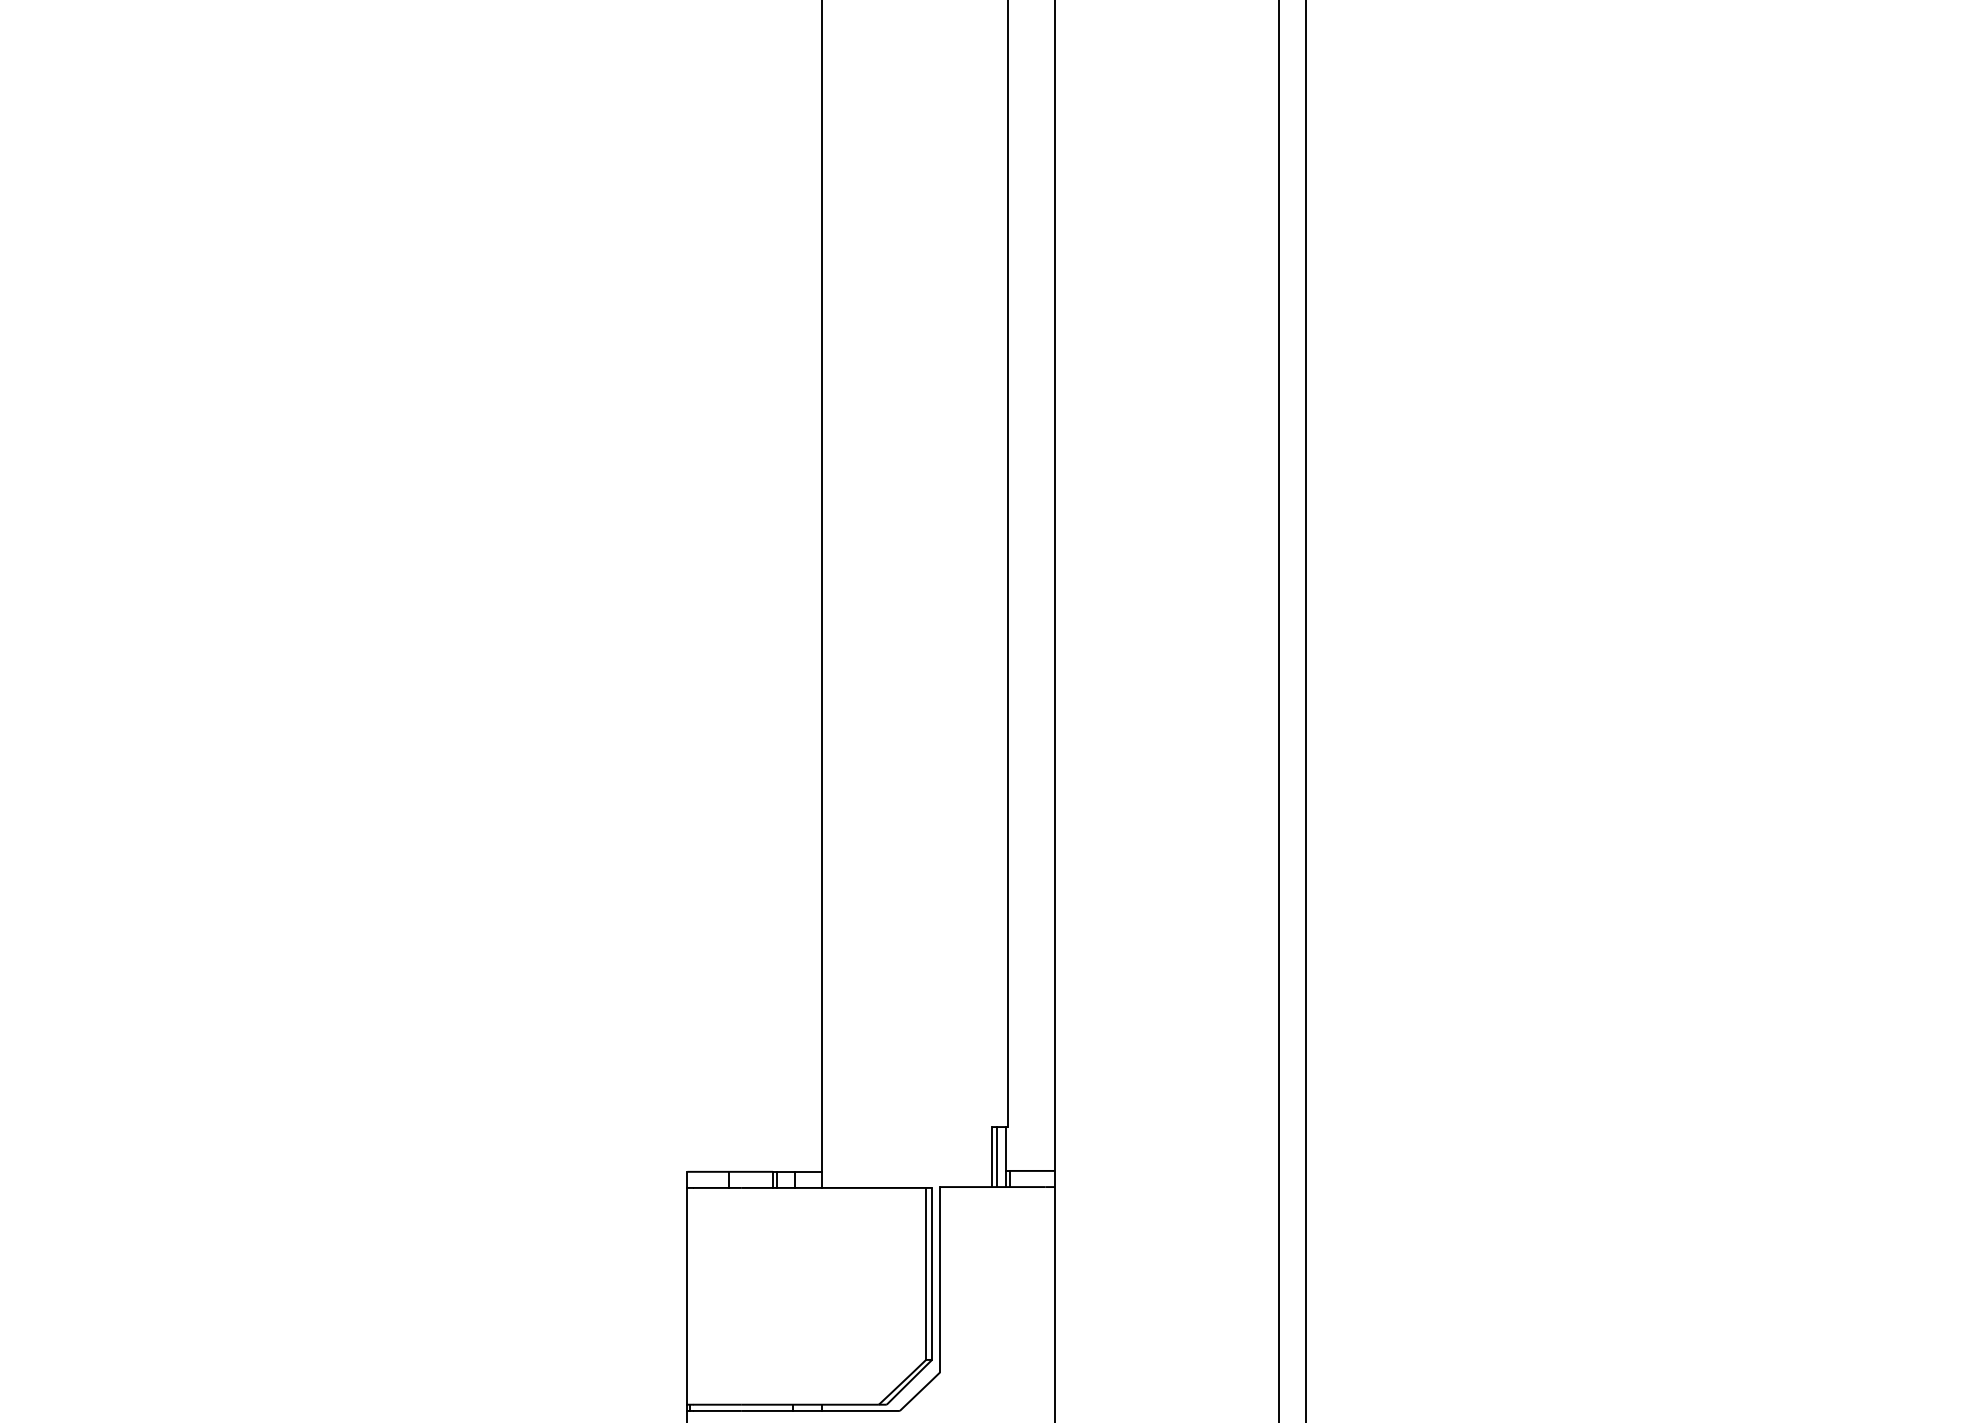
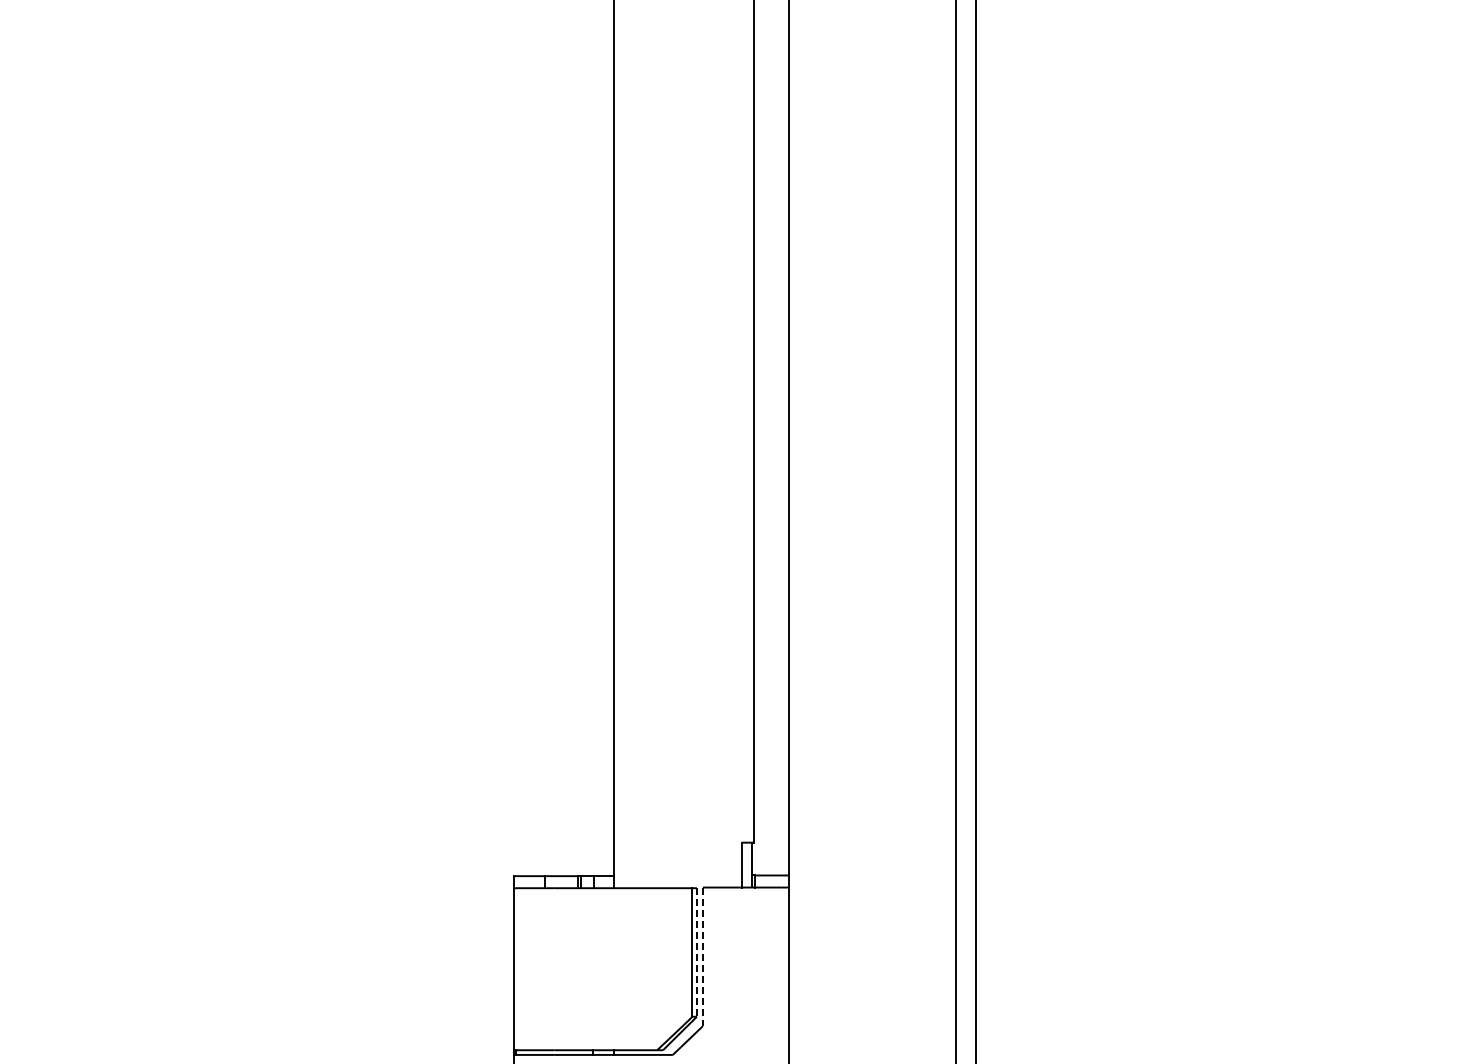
line: (997, 1156) -> (745, 864), removed
line: (931, 1273) -> (696, 952), solid -> dashed
line: (939, 1280) -> (702, 957), solid -> dashed

